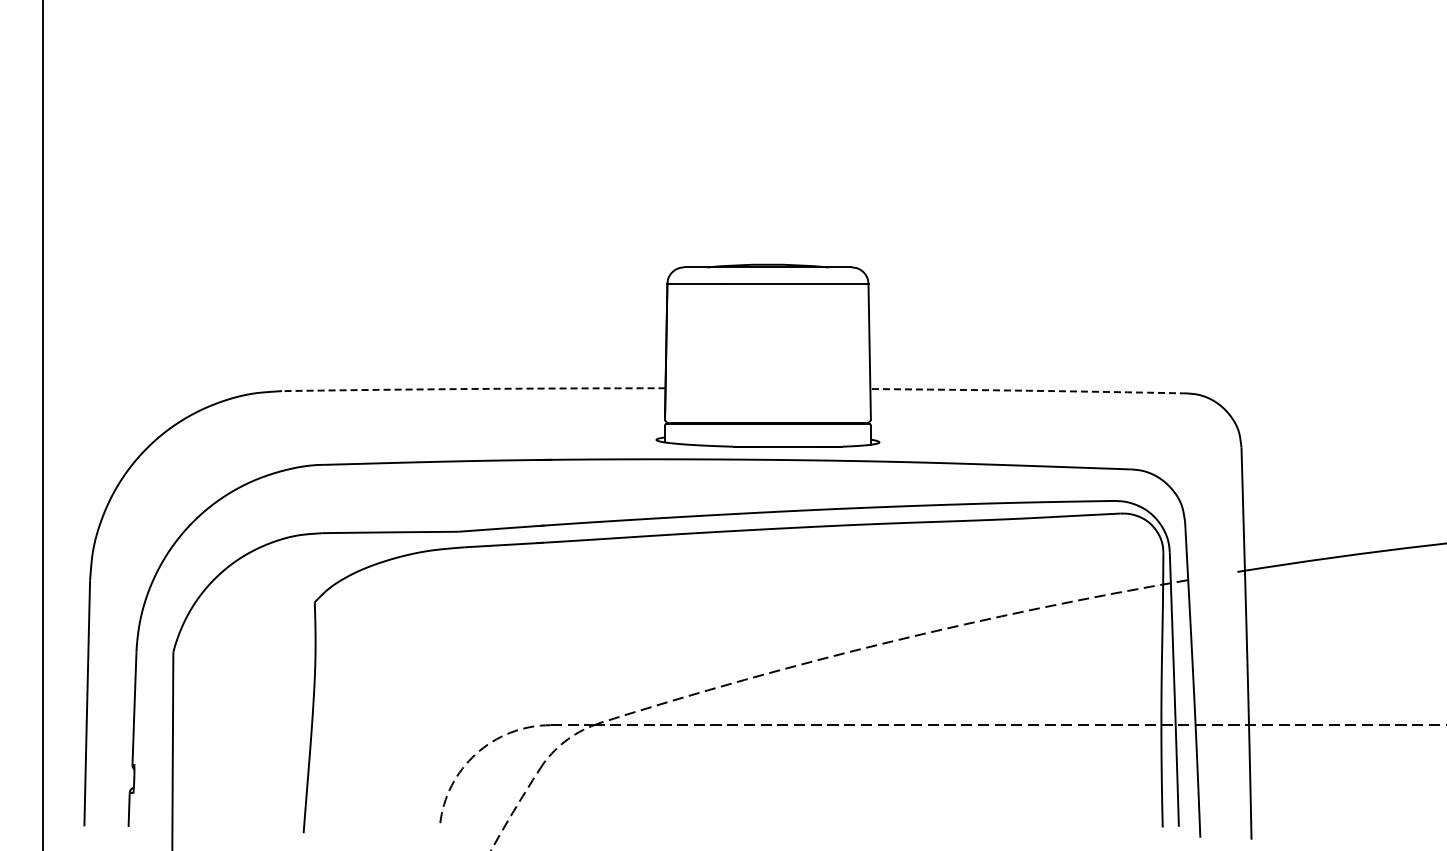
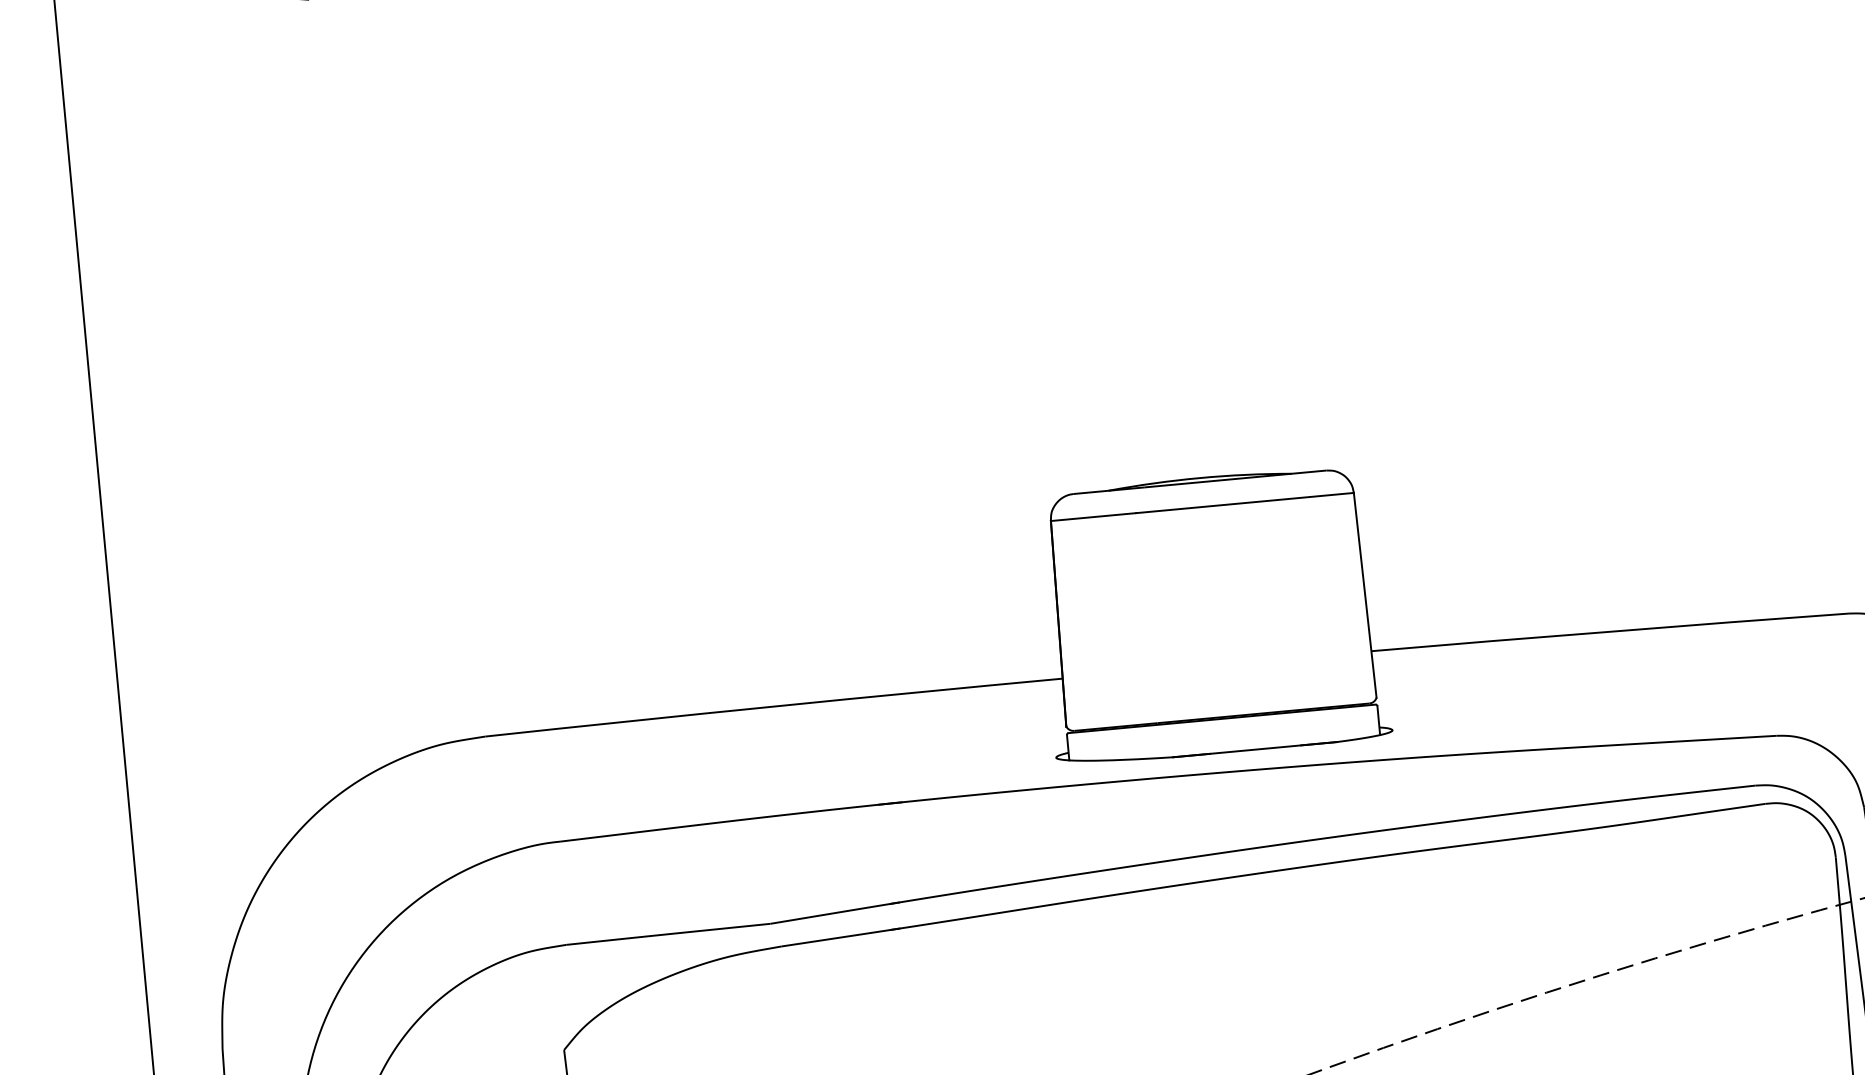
arc: (473, 388) -> (773, 705), dashed -> solid
arc: (1028, 390) -> (1609, 631), dashed -> solid

